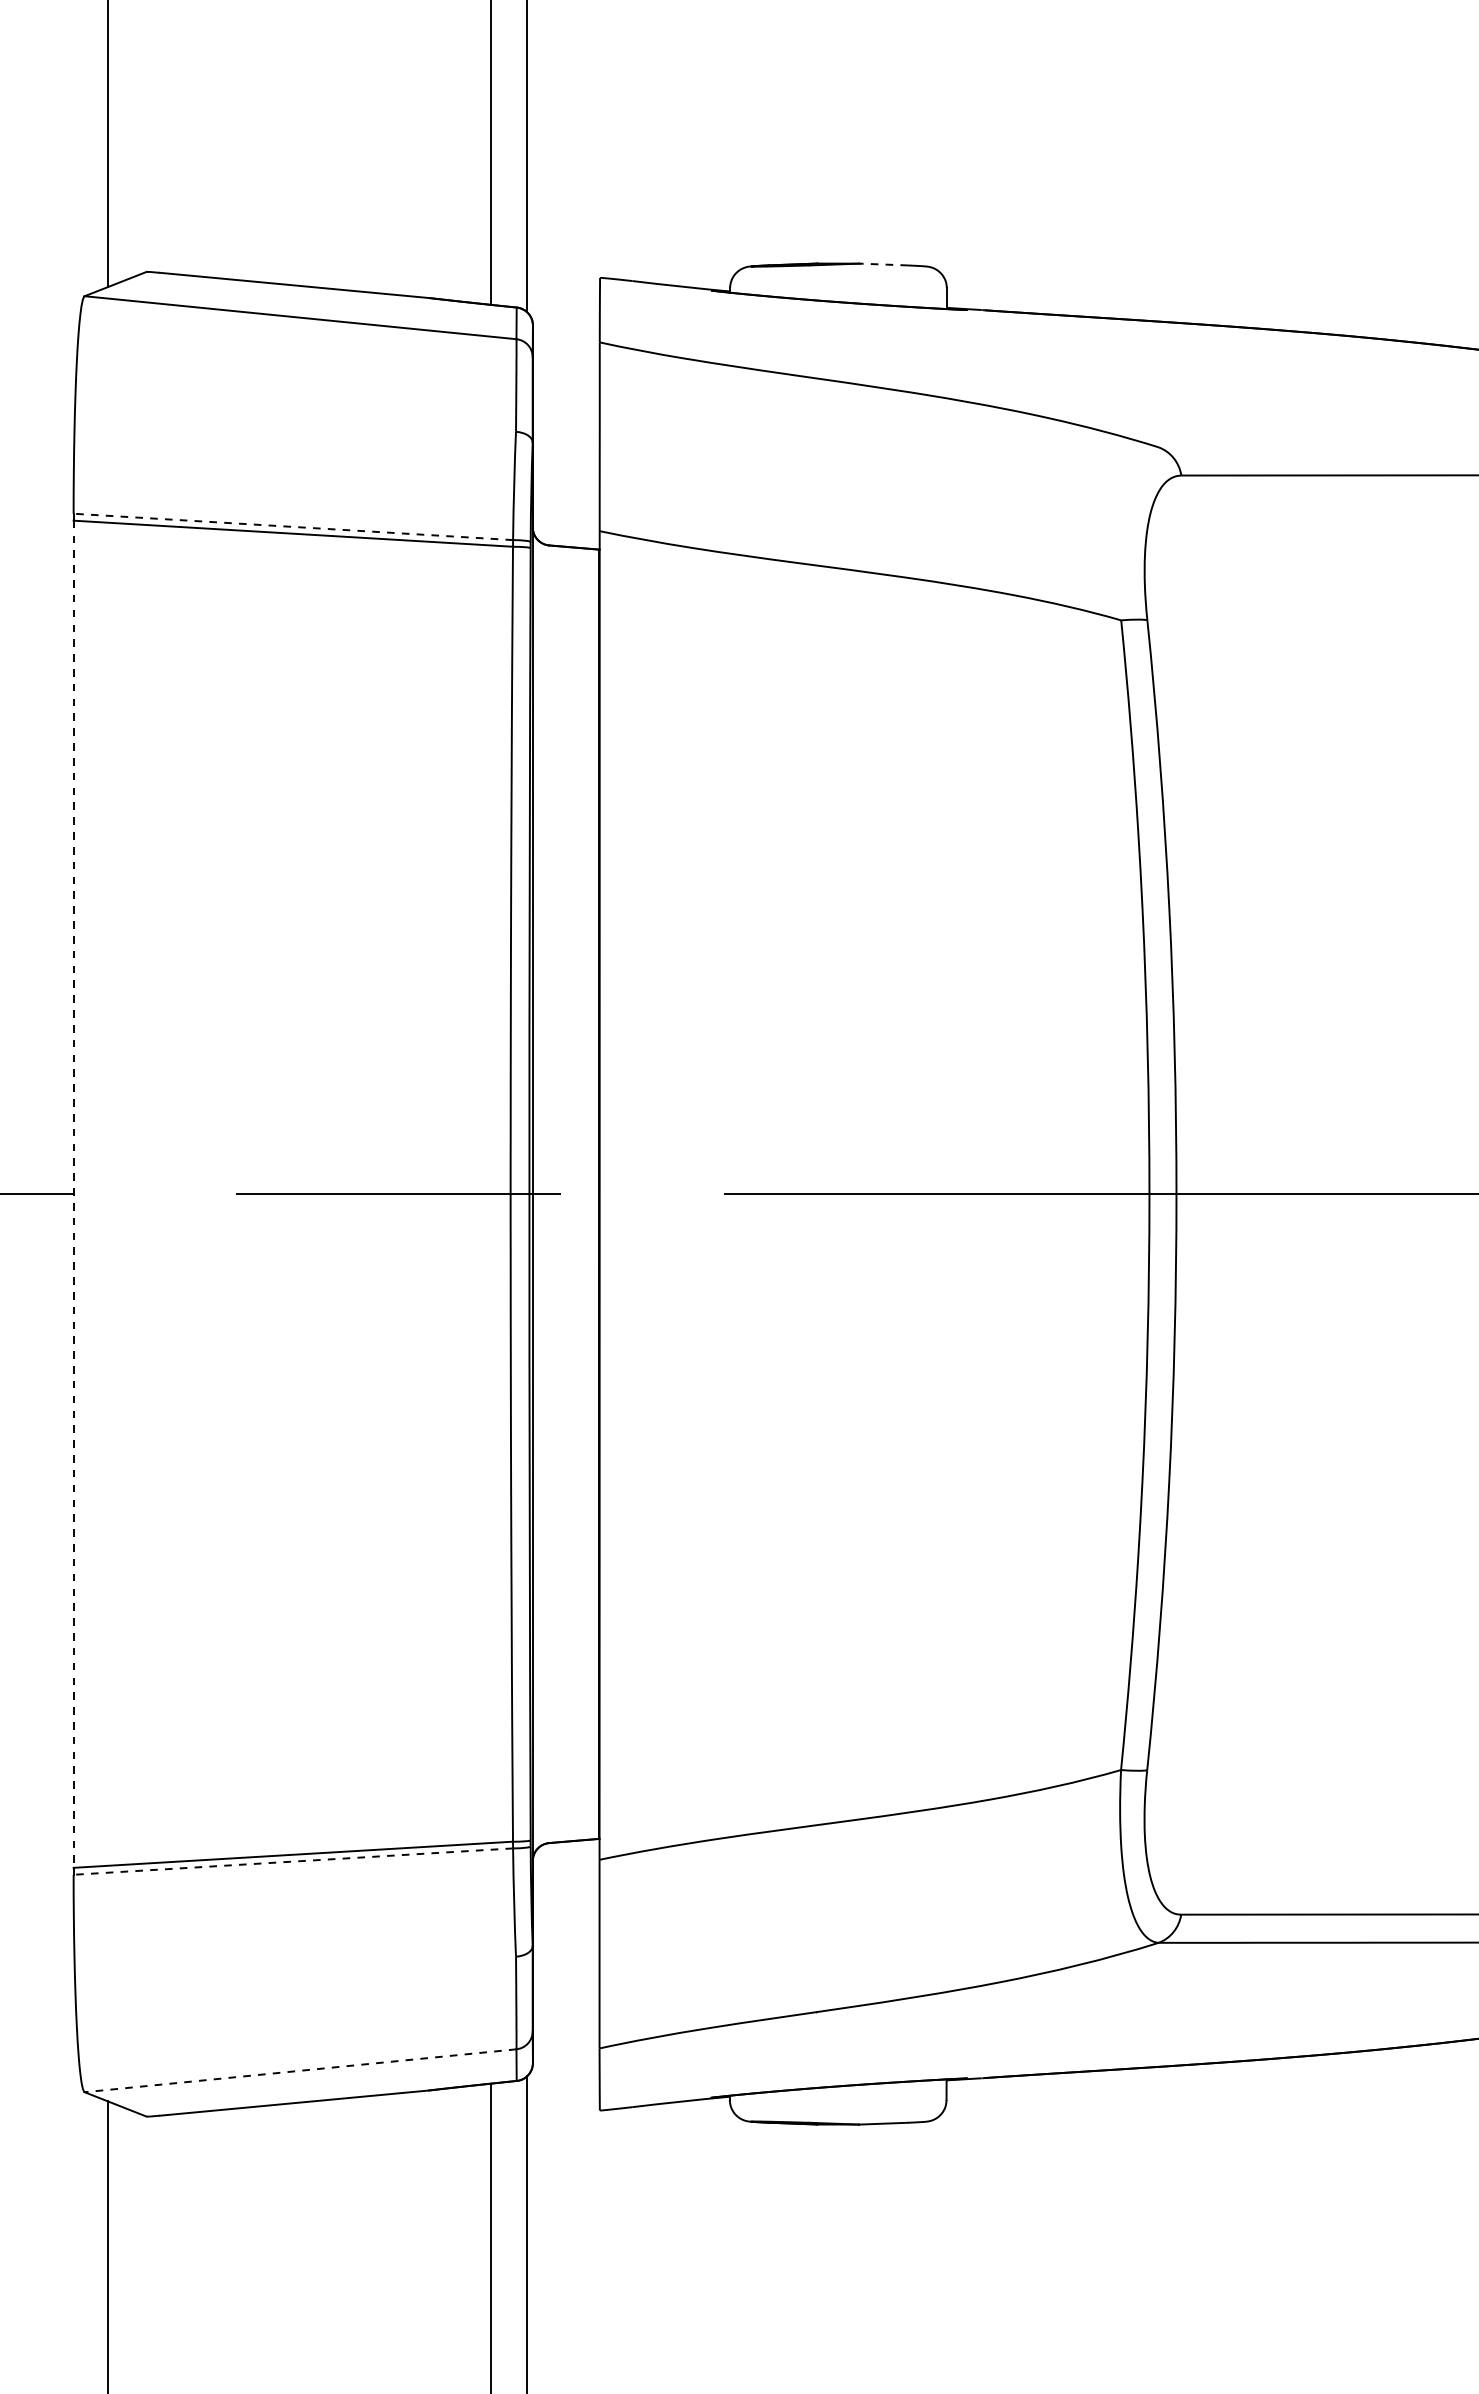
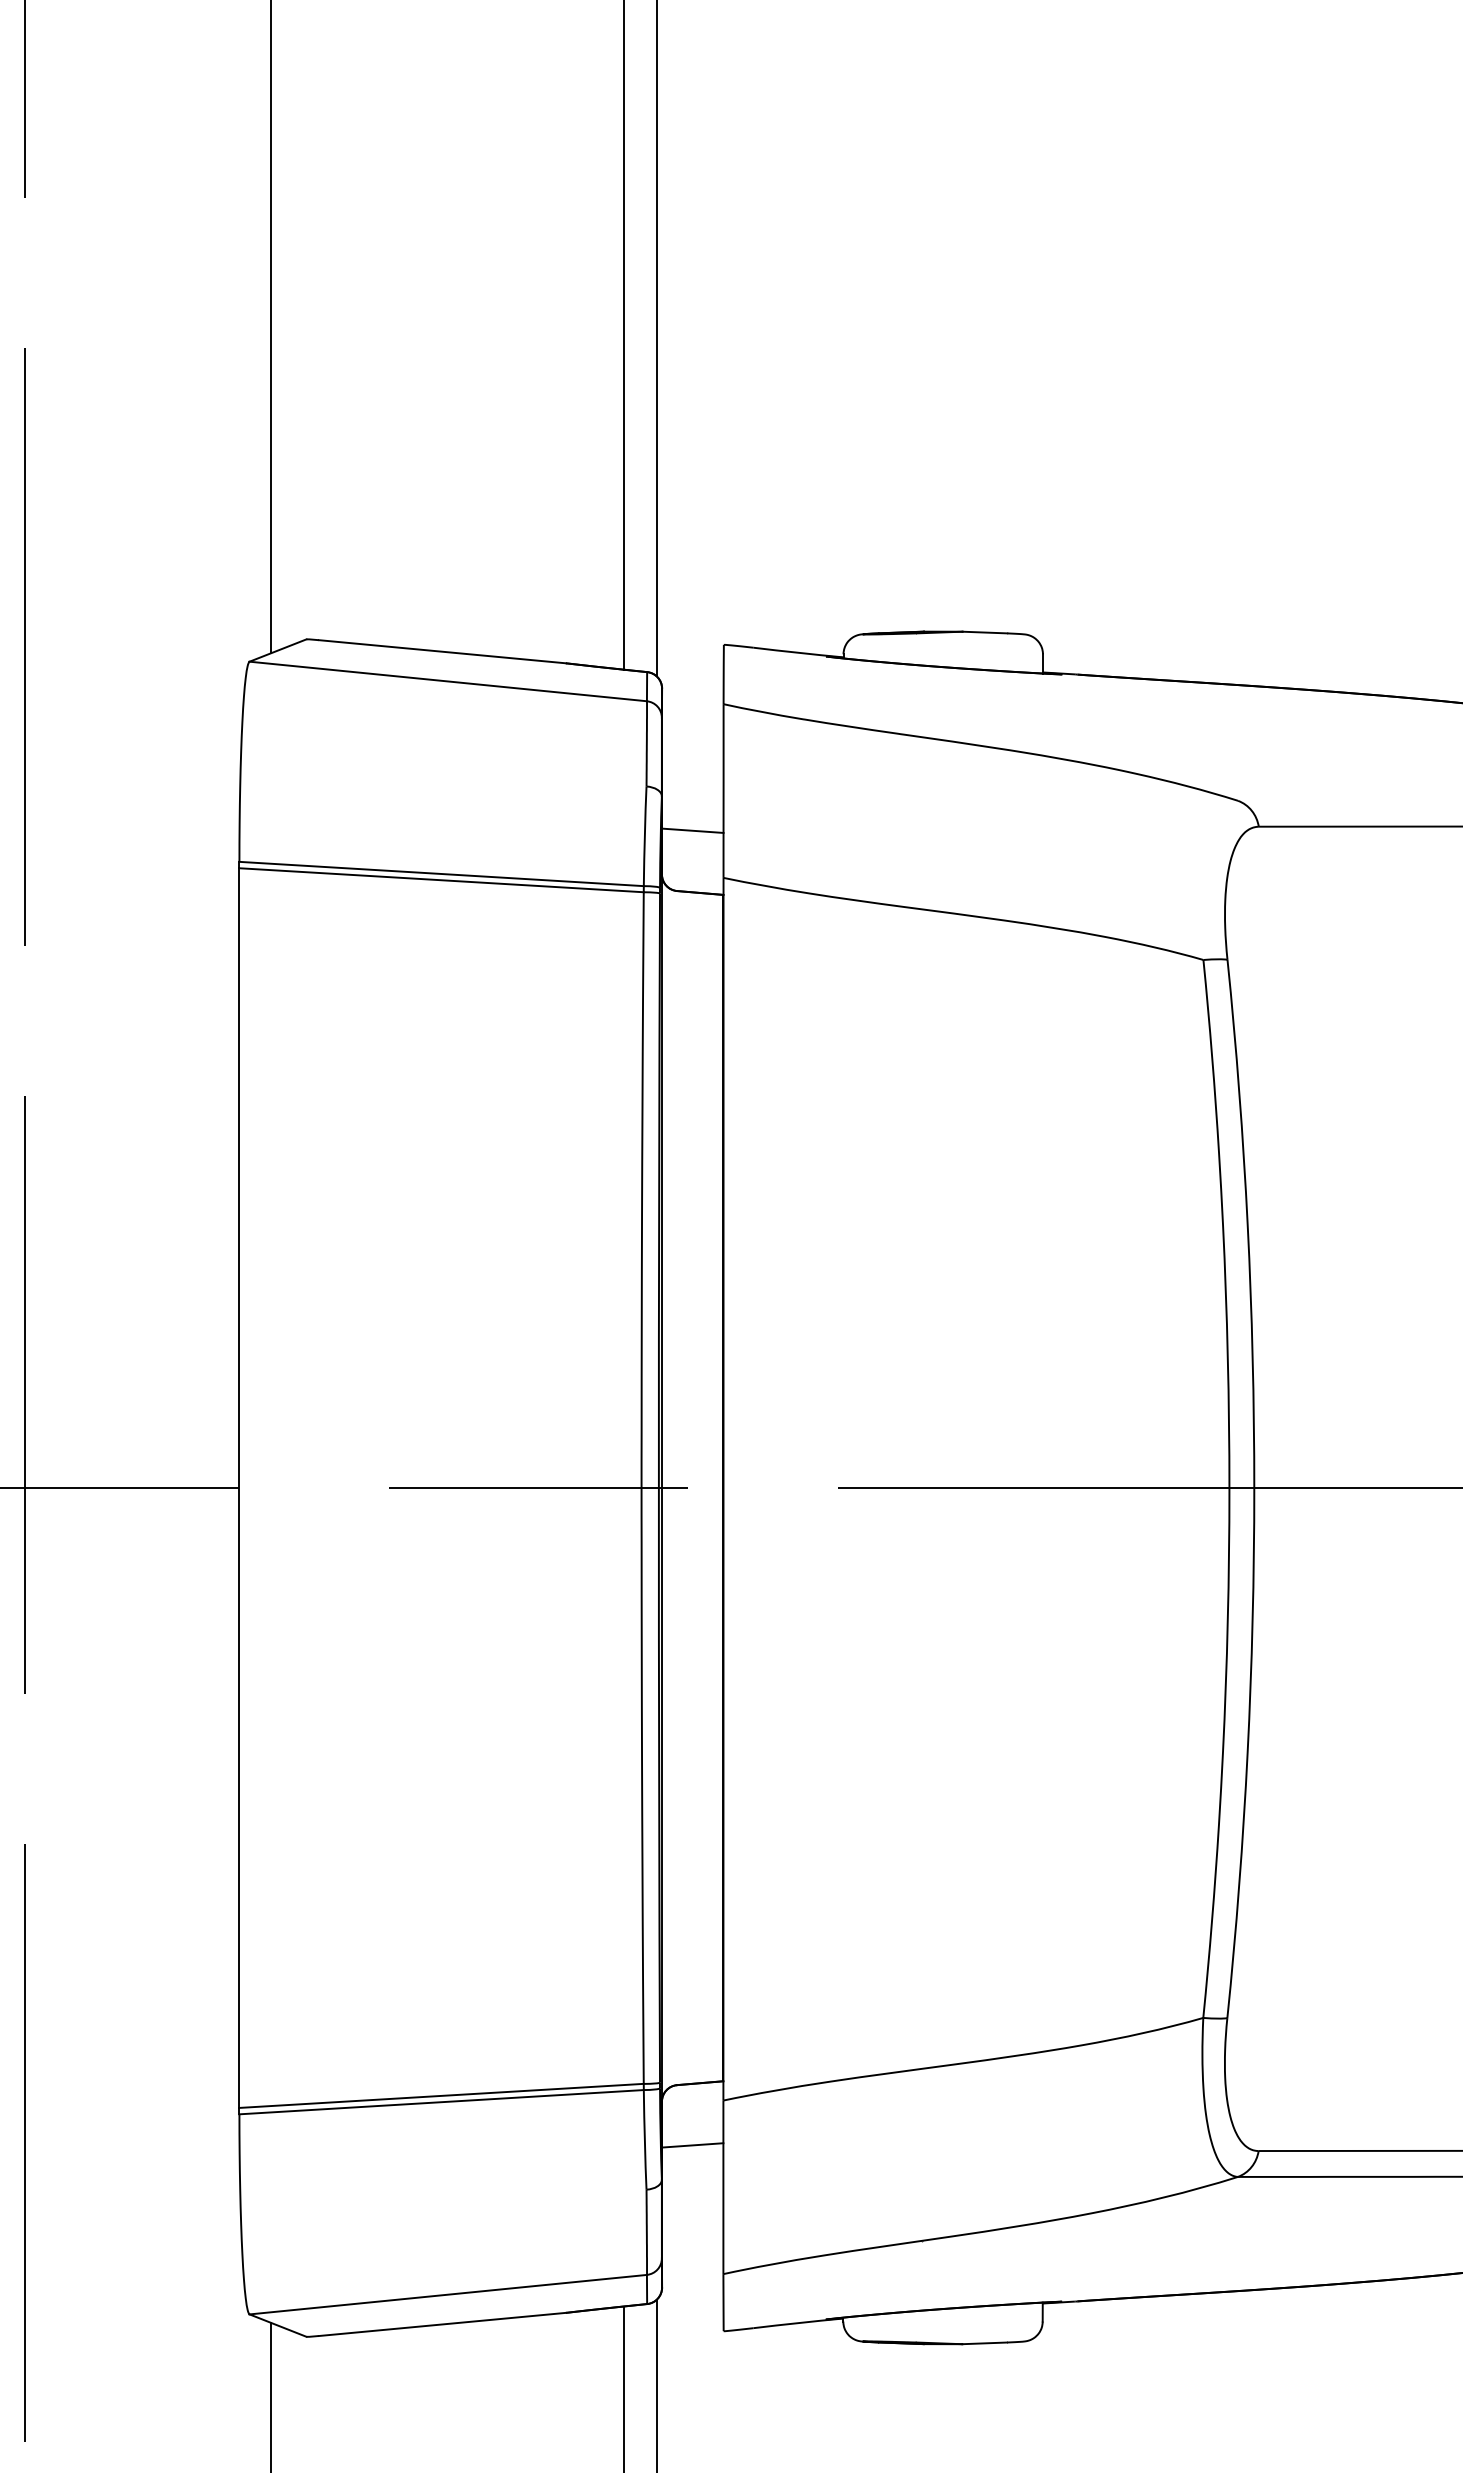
line: (883, 264) -> (984, 632), dashed -> solid
line: (565, 479) -> (692, 830), added
line: (293, 527) -> (441, 874), dashed -> solid
line: (73, 1194) -> (239, 1488), dashed -> solid
line: (293, 1861) -> (441, 2102), dashed -> solid
line: (565, 1908) -> (692, 2145), added
line: (300, 2070) -> (448, 2294), dashed -> solid

